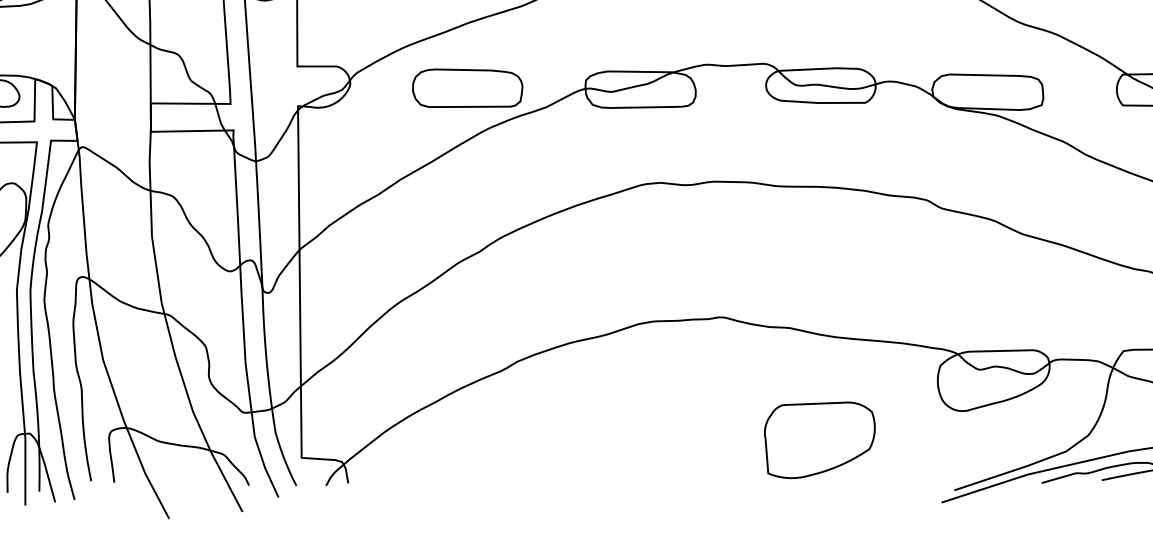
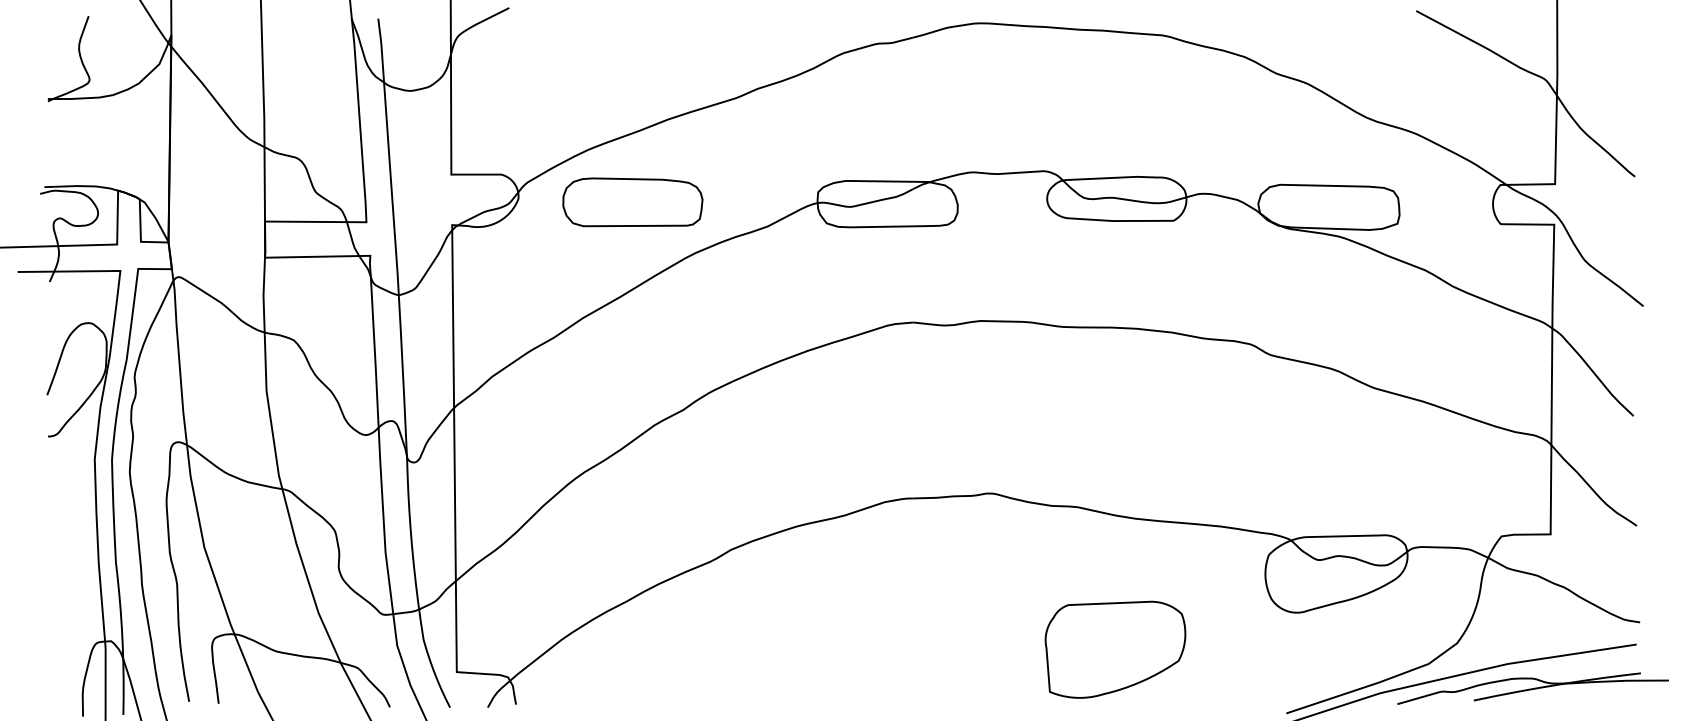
part: (467, 88) -> (632, 202), moved

